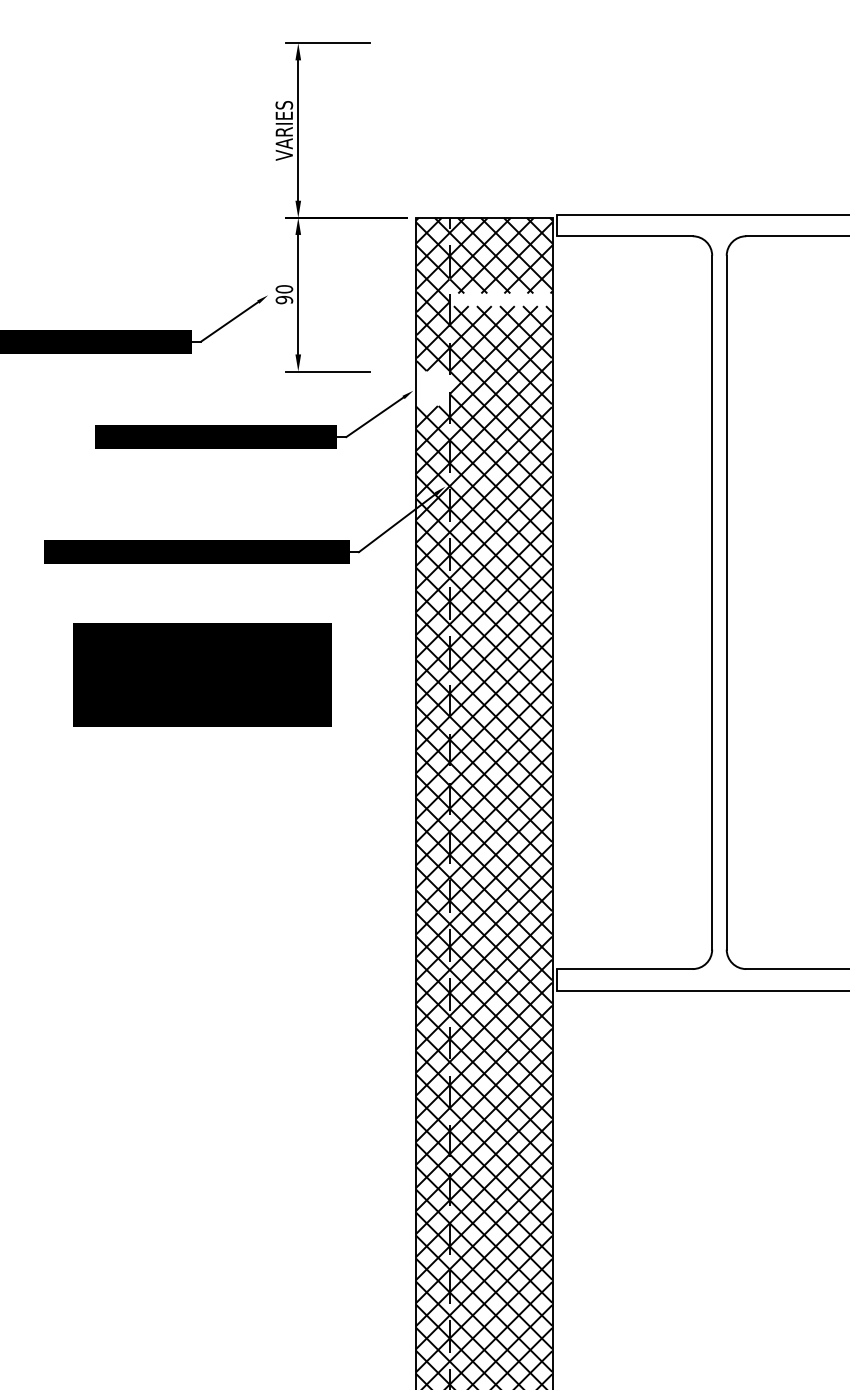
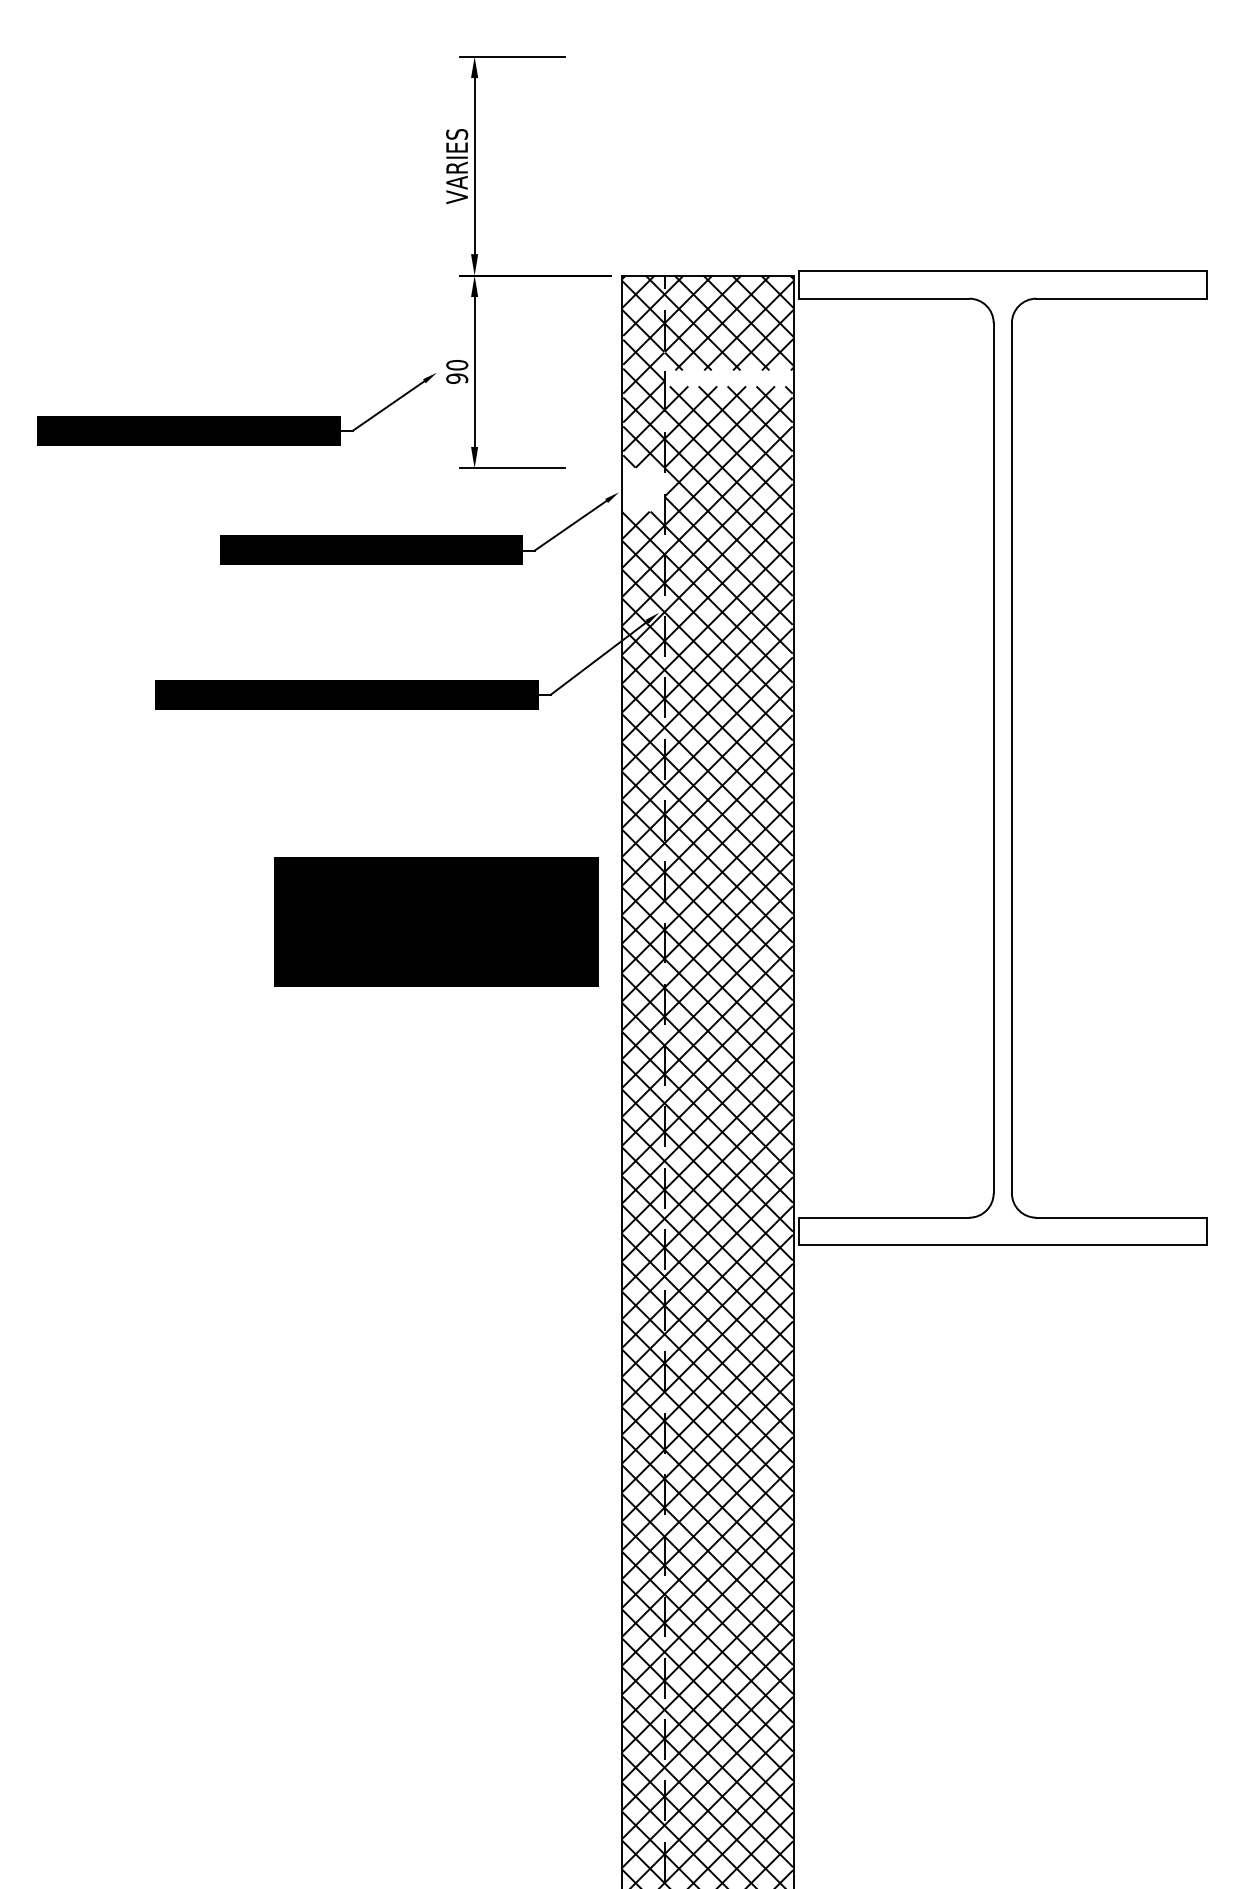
part: (202, 674) -> (436, 921), moved

